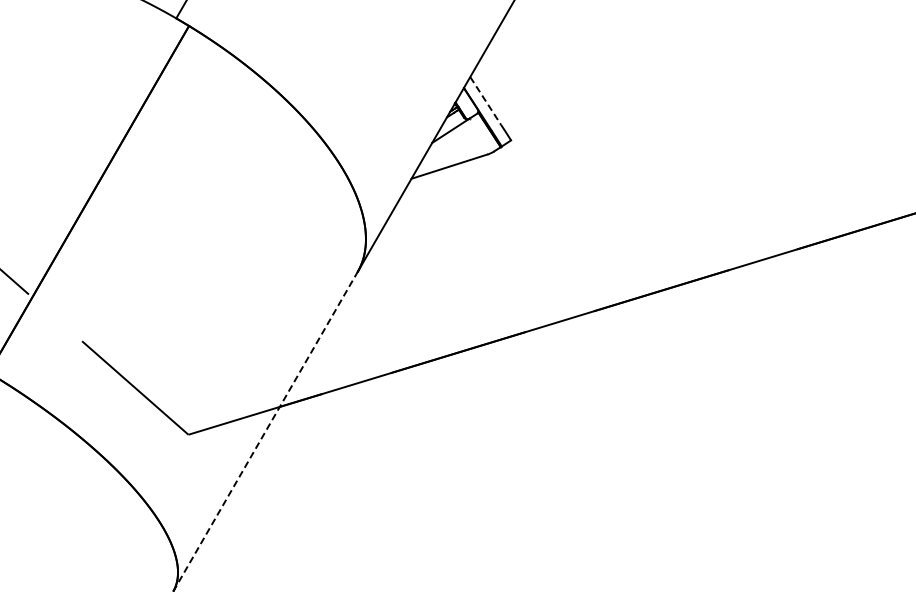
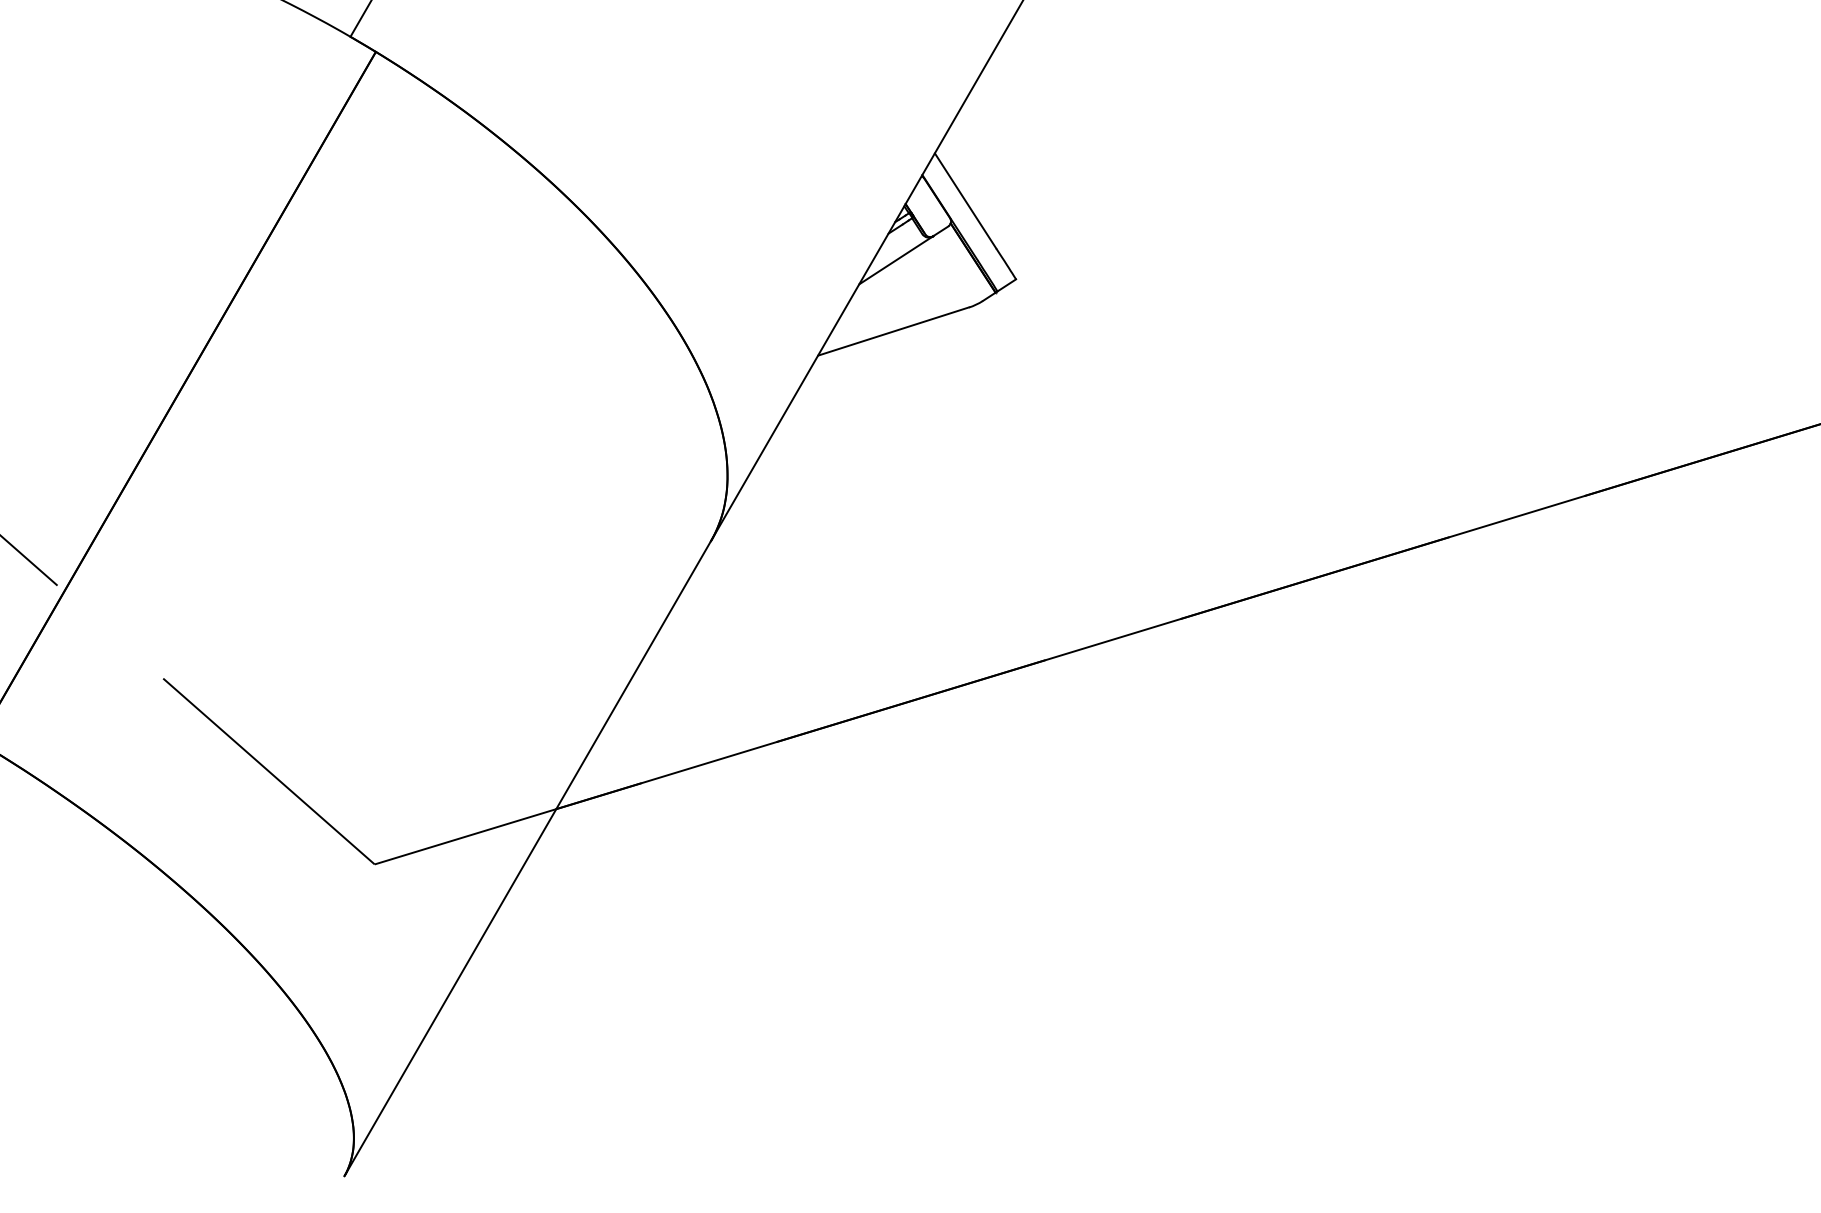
line: (485, 101) -> (965, 201), dashed -> solid
line: (265, 431) -> (527, 857), dashed -> solid

